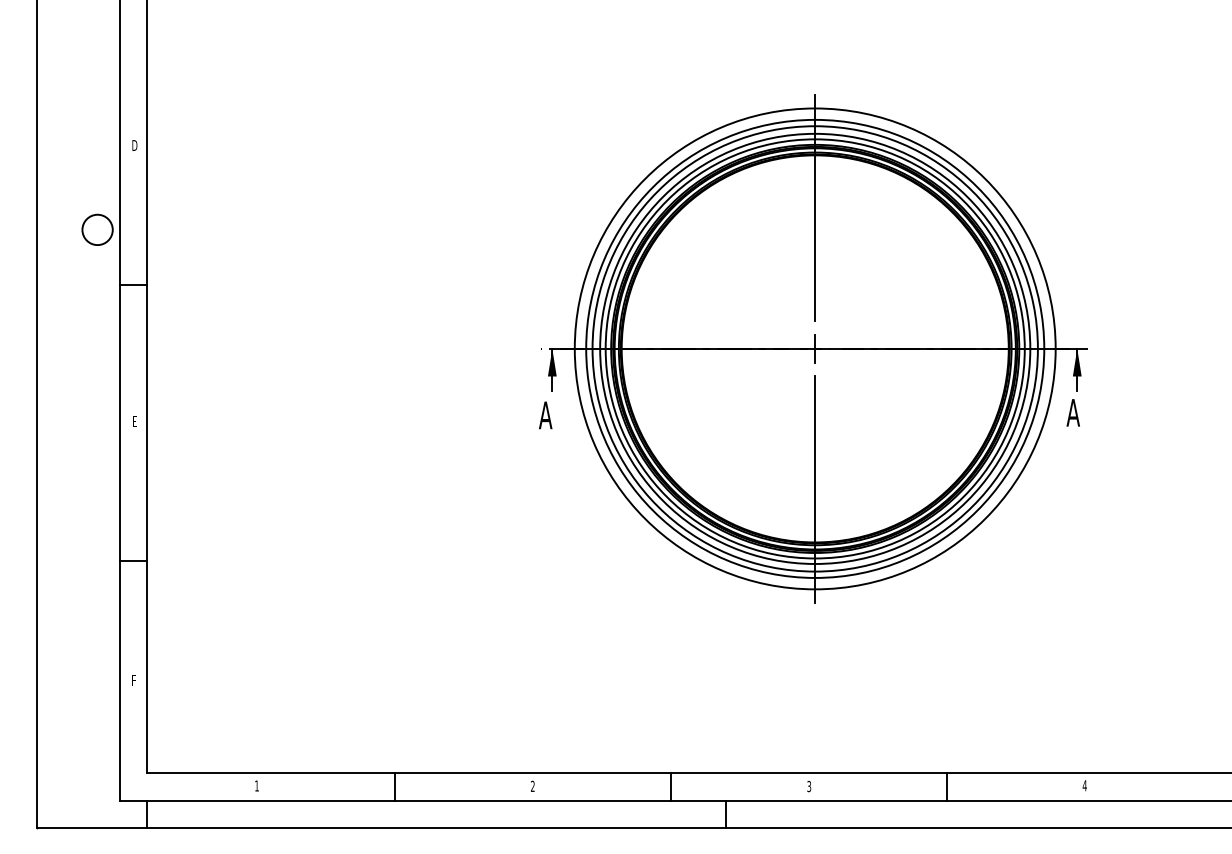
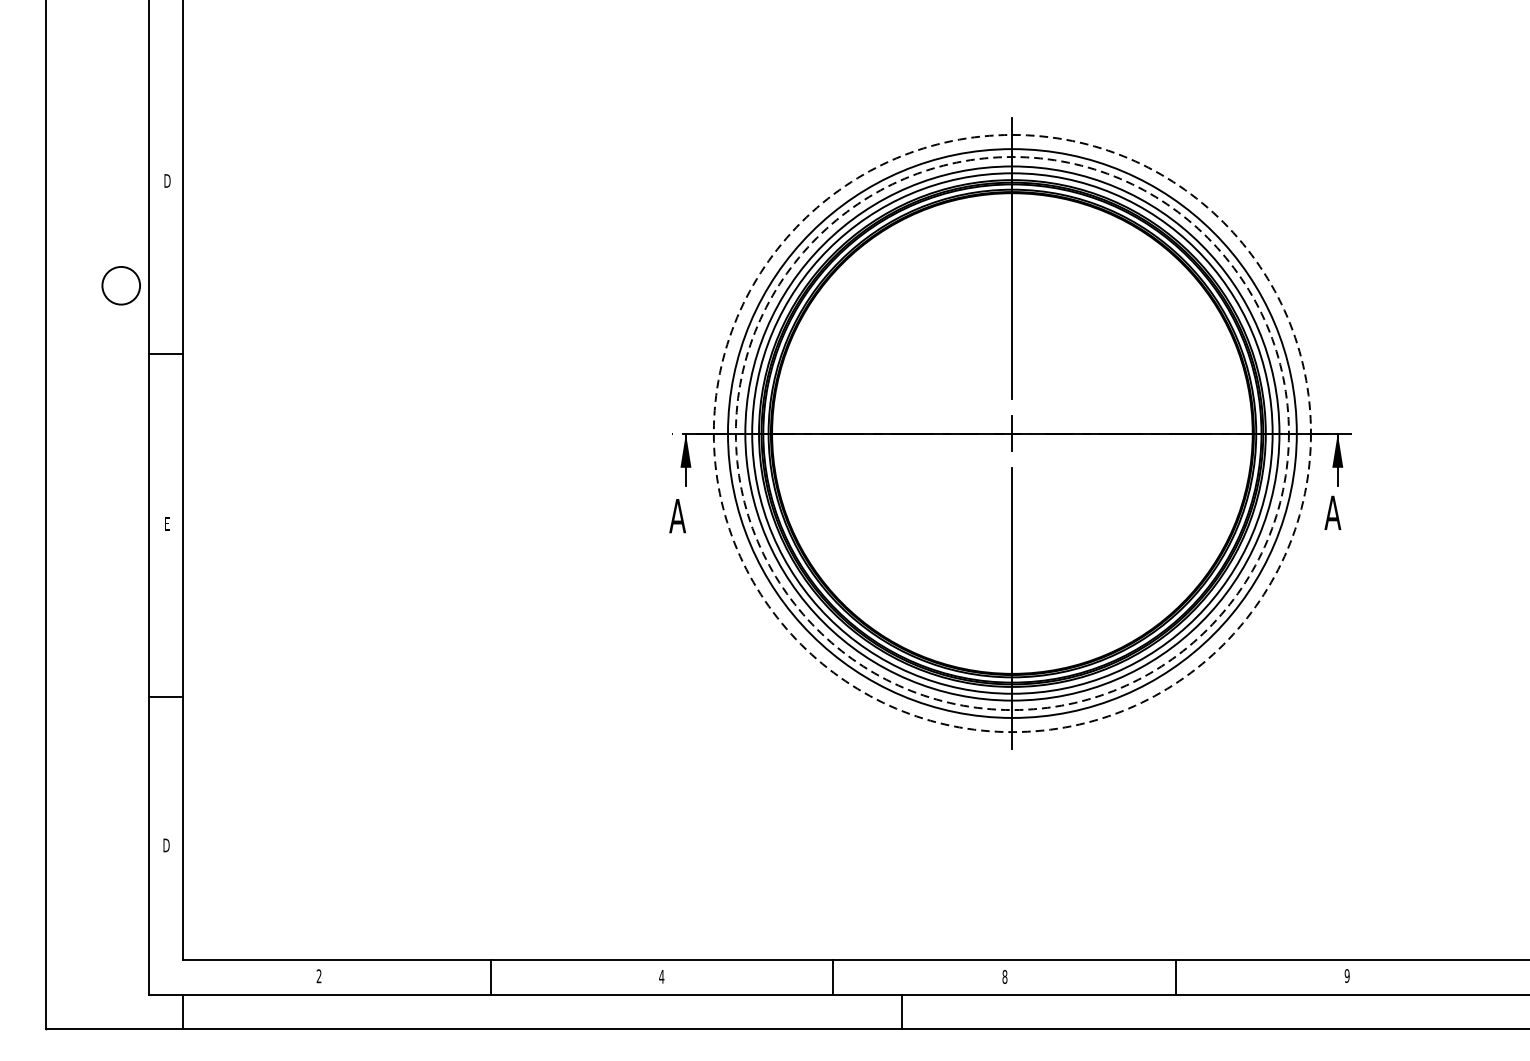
circle: (814, 348) -> (1011, 433), solid -> dashed
circle: (814, 348) -> (1011, 433), solid -> dashed
text: (133, 680) -> (165, 845), F -> D
text: (256, 785) -> (318, 975), 1 -> 2
text: (532, 785) -> (661, 975), 2 -> 4
text: (1084, 785) -> (1346, 975), 4 -> 9
text: (809, 786) -> (1005, 976), 3 -> 8

